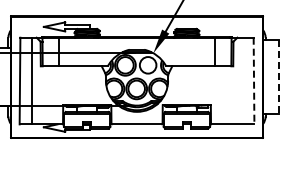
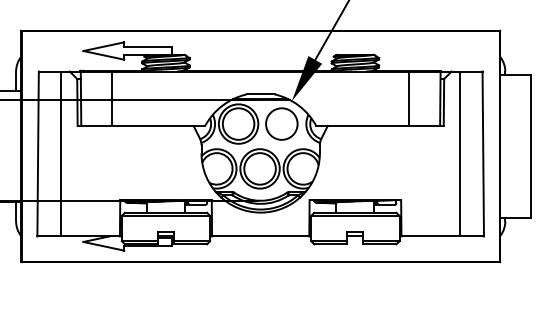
line: (278, 77) -> (529, 147), dashed -> solid
line: (241, 80) -> (459, 152), added
line: (254, 81) -> (484, 154), dashed -> solid

